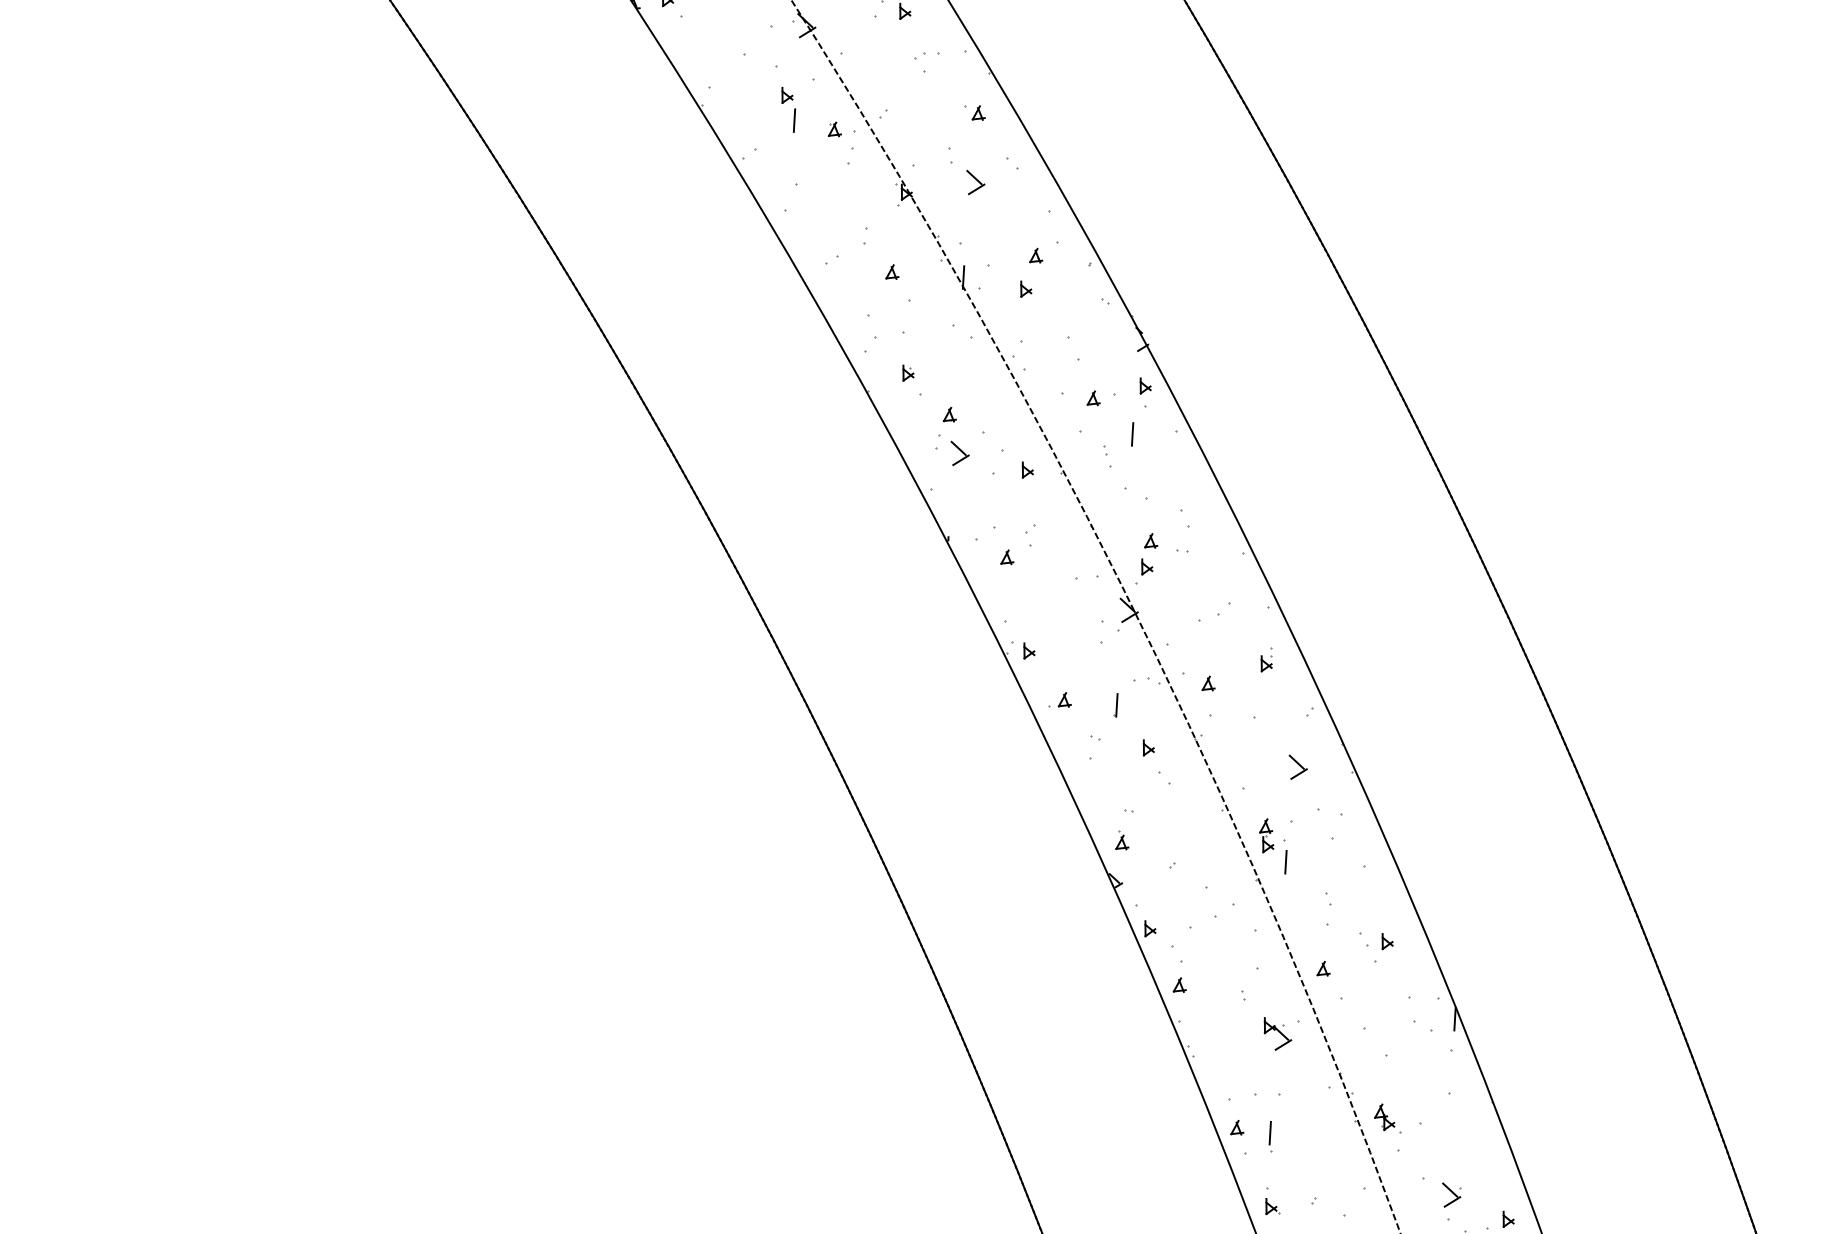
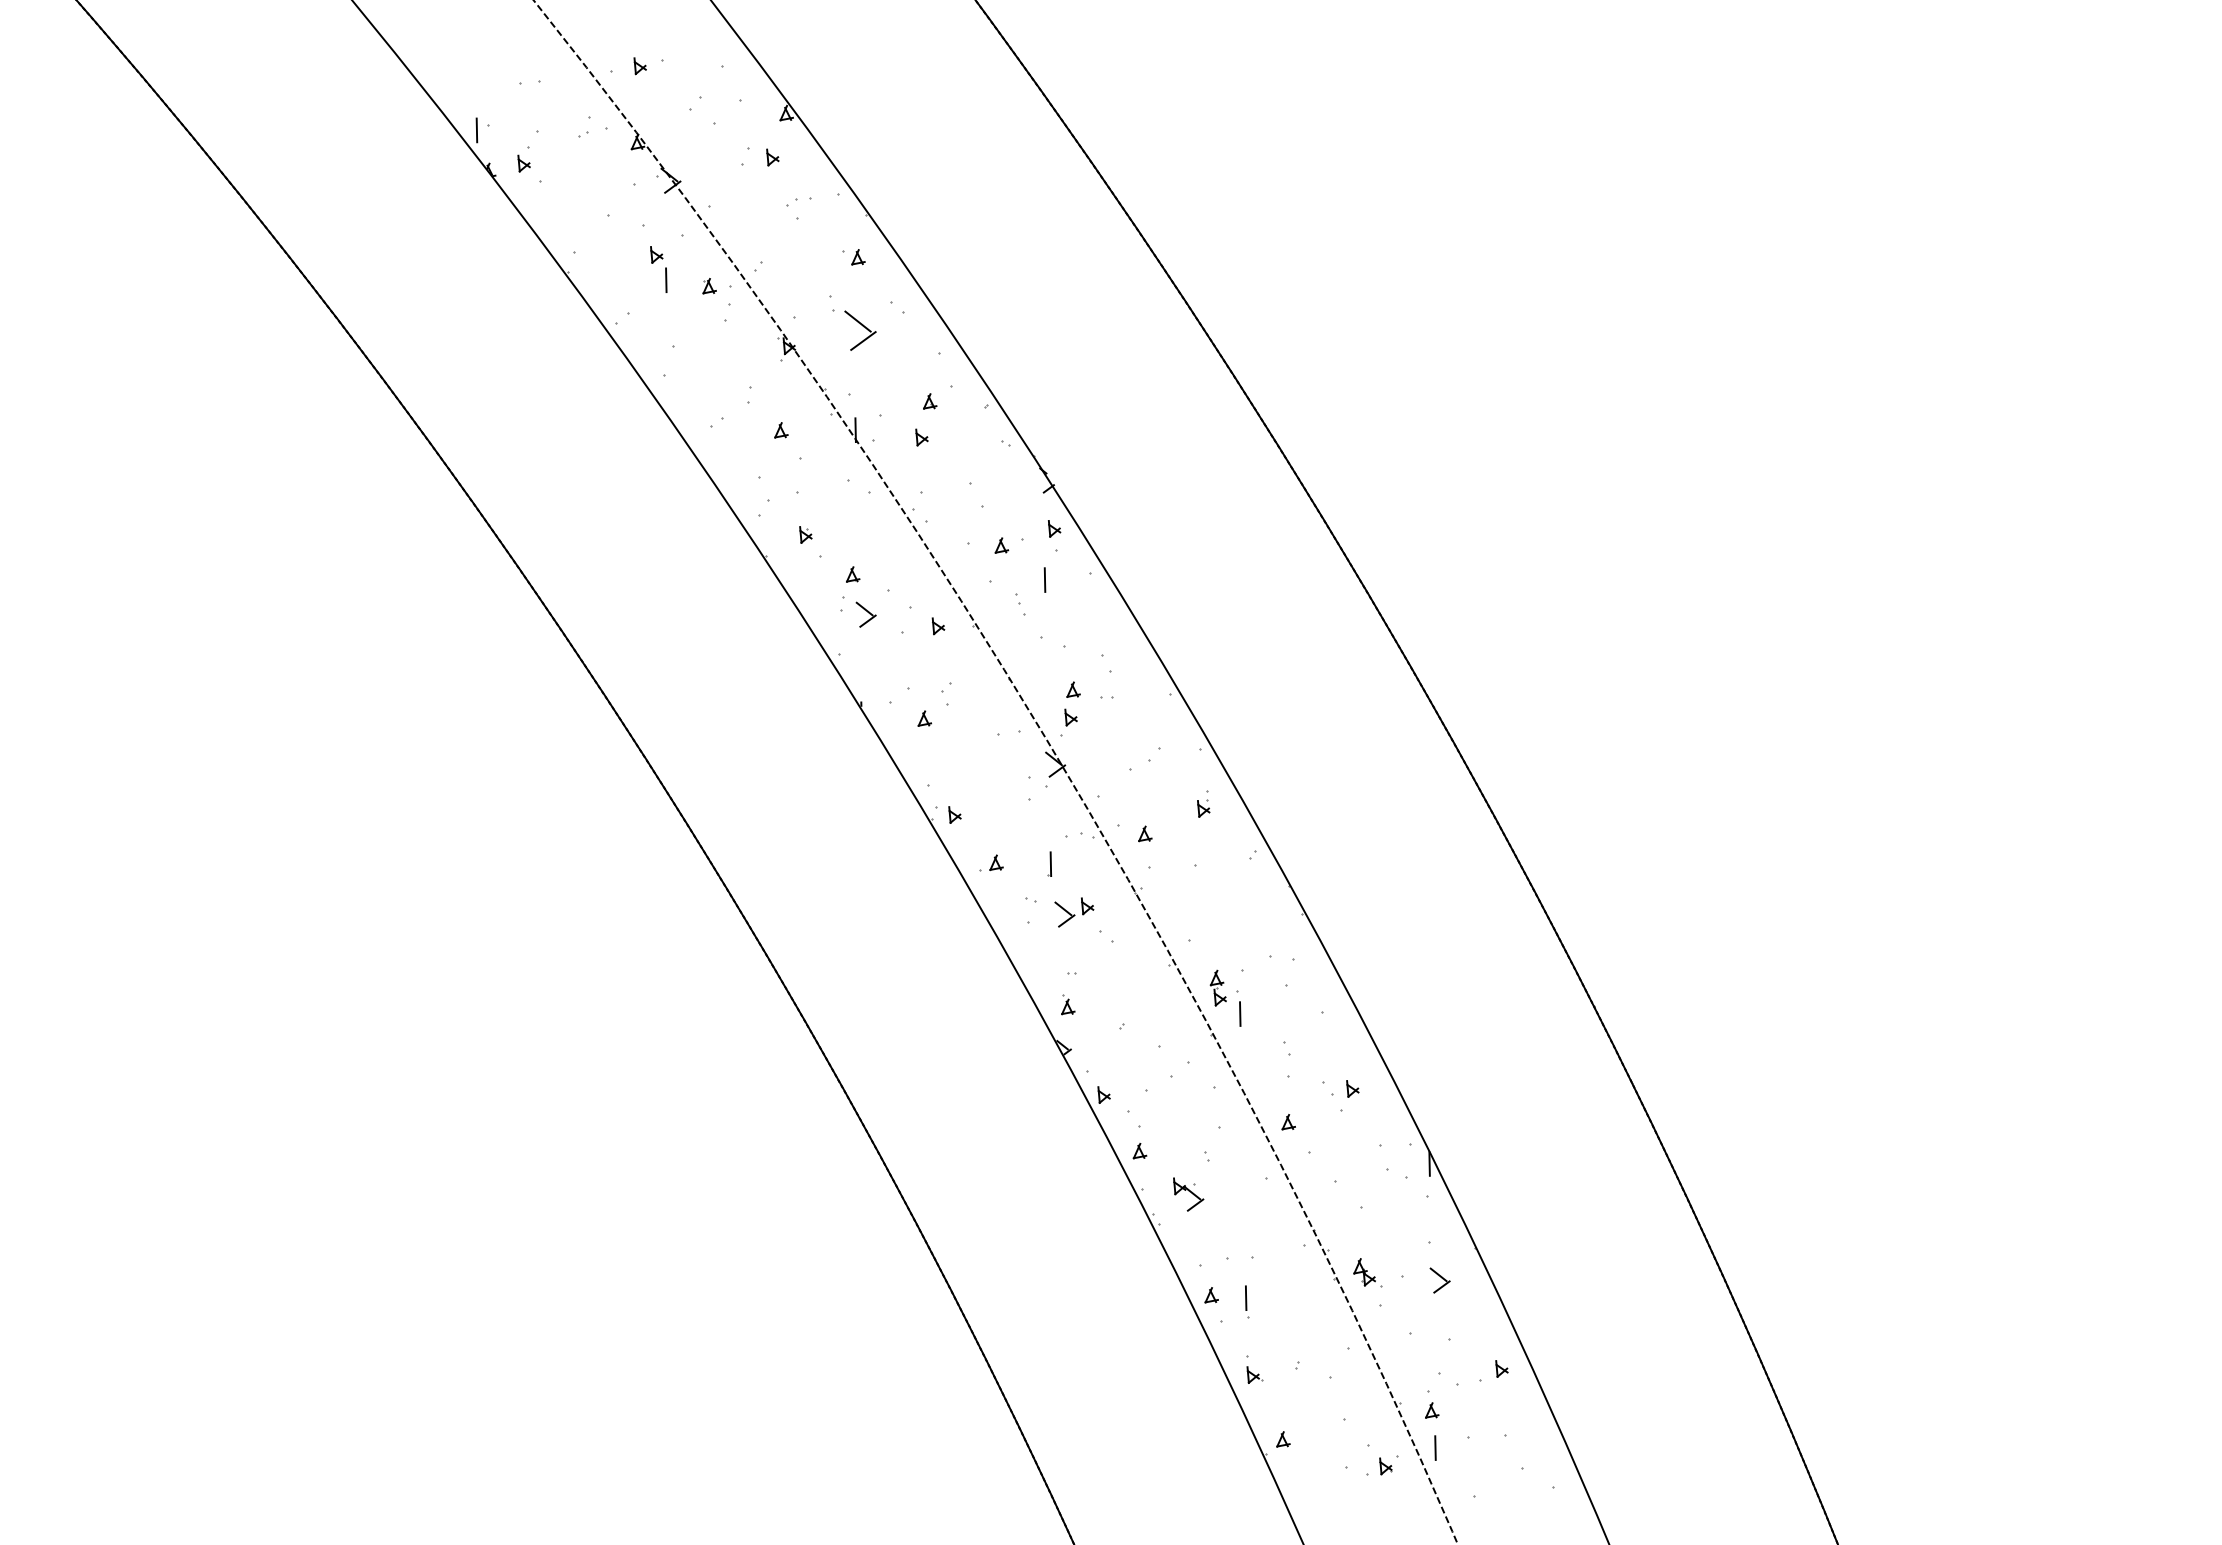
part: (974, 182) -> (859, 330), size x1.6
part: (1297, 767) -> (1064, 914), moved
part: (1277, 1034) -> (1188, 1194), moved
part: (1450, 1195) -> (1439, 1280), moved

